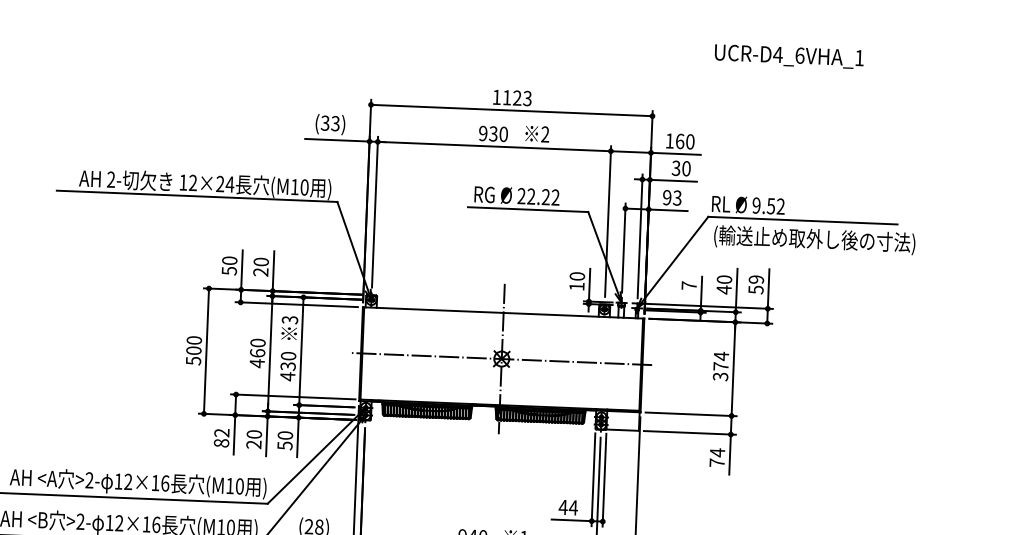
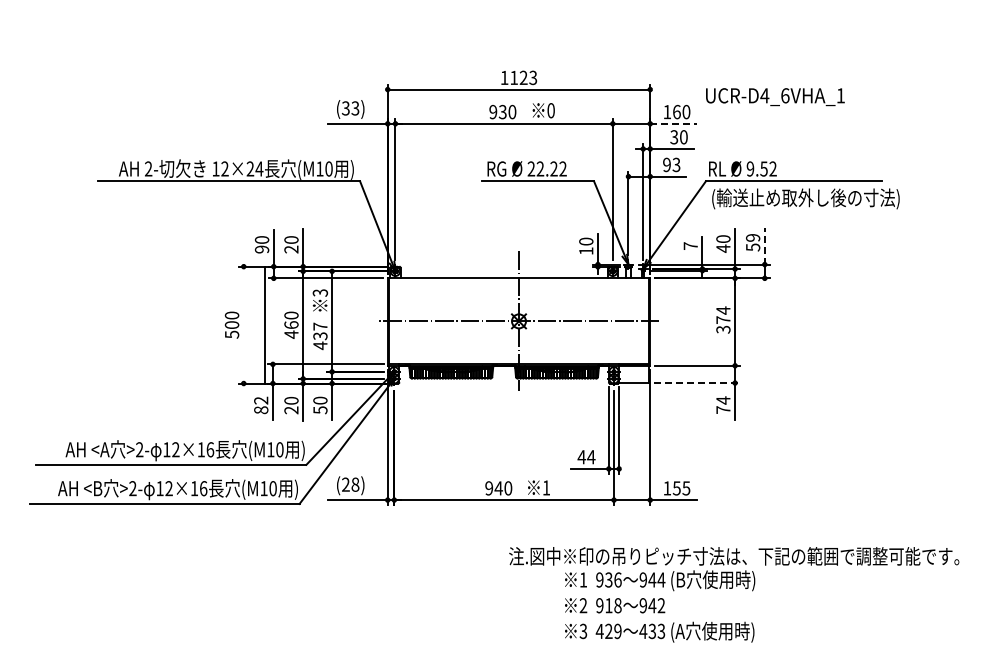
text: (789, 57) -> (775, 97), moved
text: (544, 134) -> (550, 110), 2 -> 0
line: (675, 153) -> (673, 123), solid -> dashed
text: (228, 270) -> (261, 249), 50 -> 90
line: (768, 288) -> (764, 245), solid -> dashed
line: (206, 350) -> (264, 324), moved
text: (288, 356) -> (320, 326), 430 -> 437
line: (689, 433) -> (696, 383), solid -> dashed

